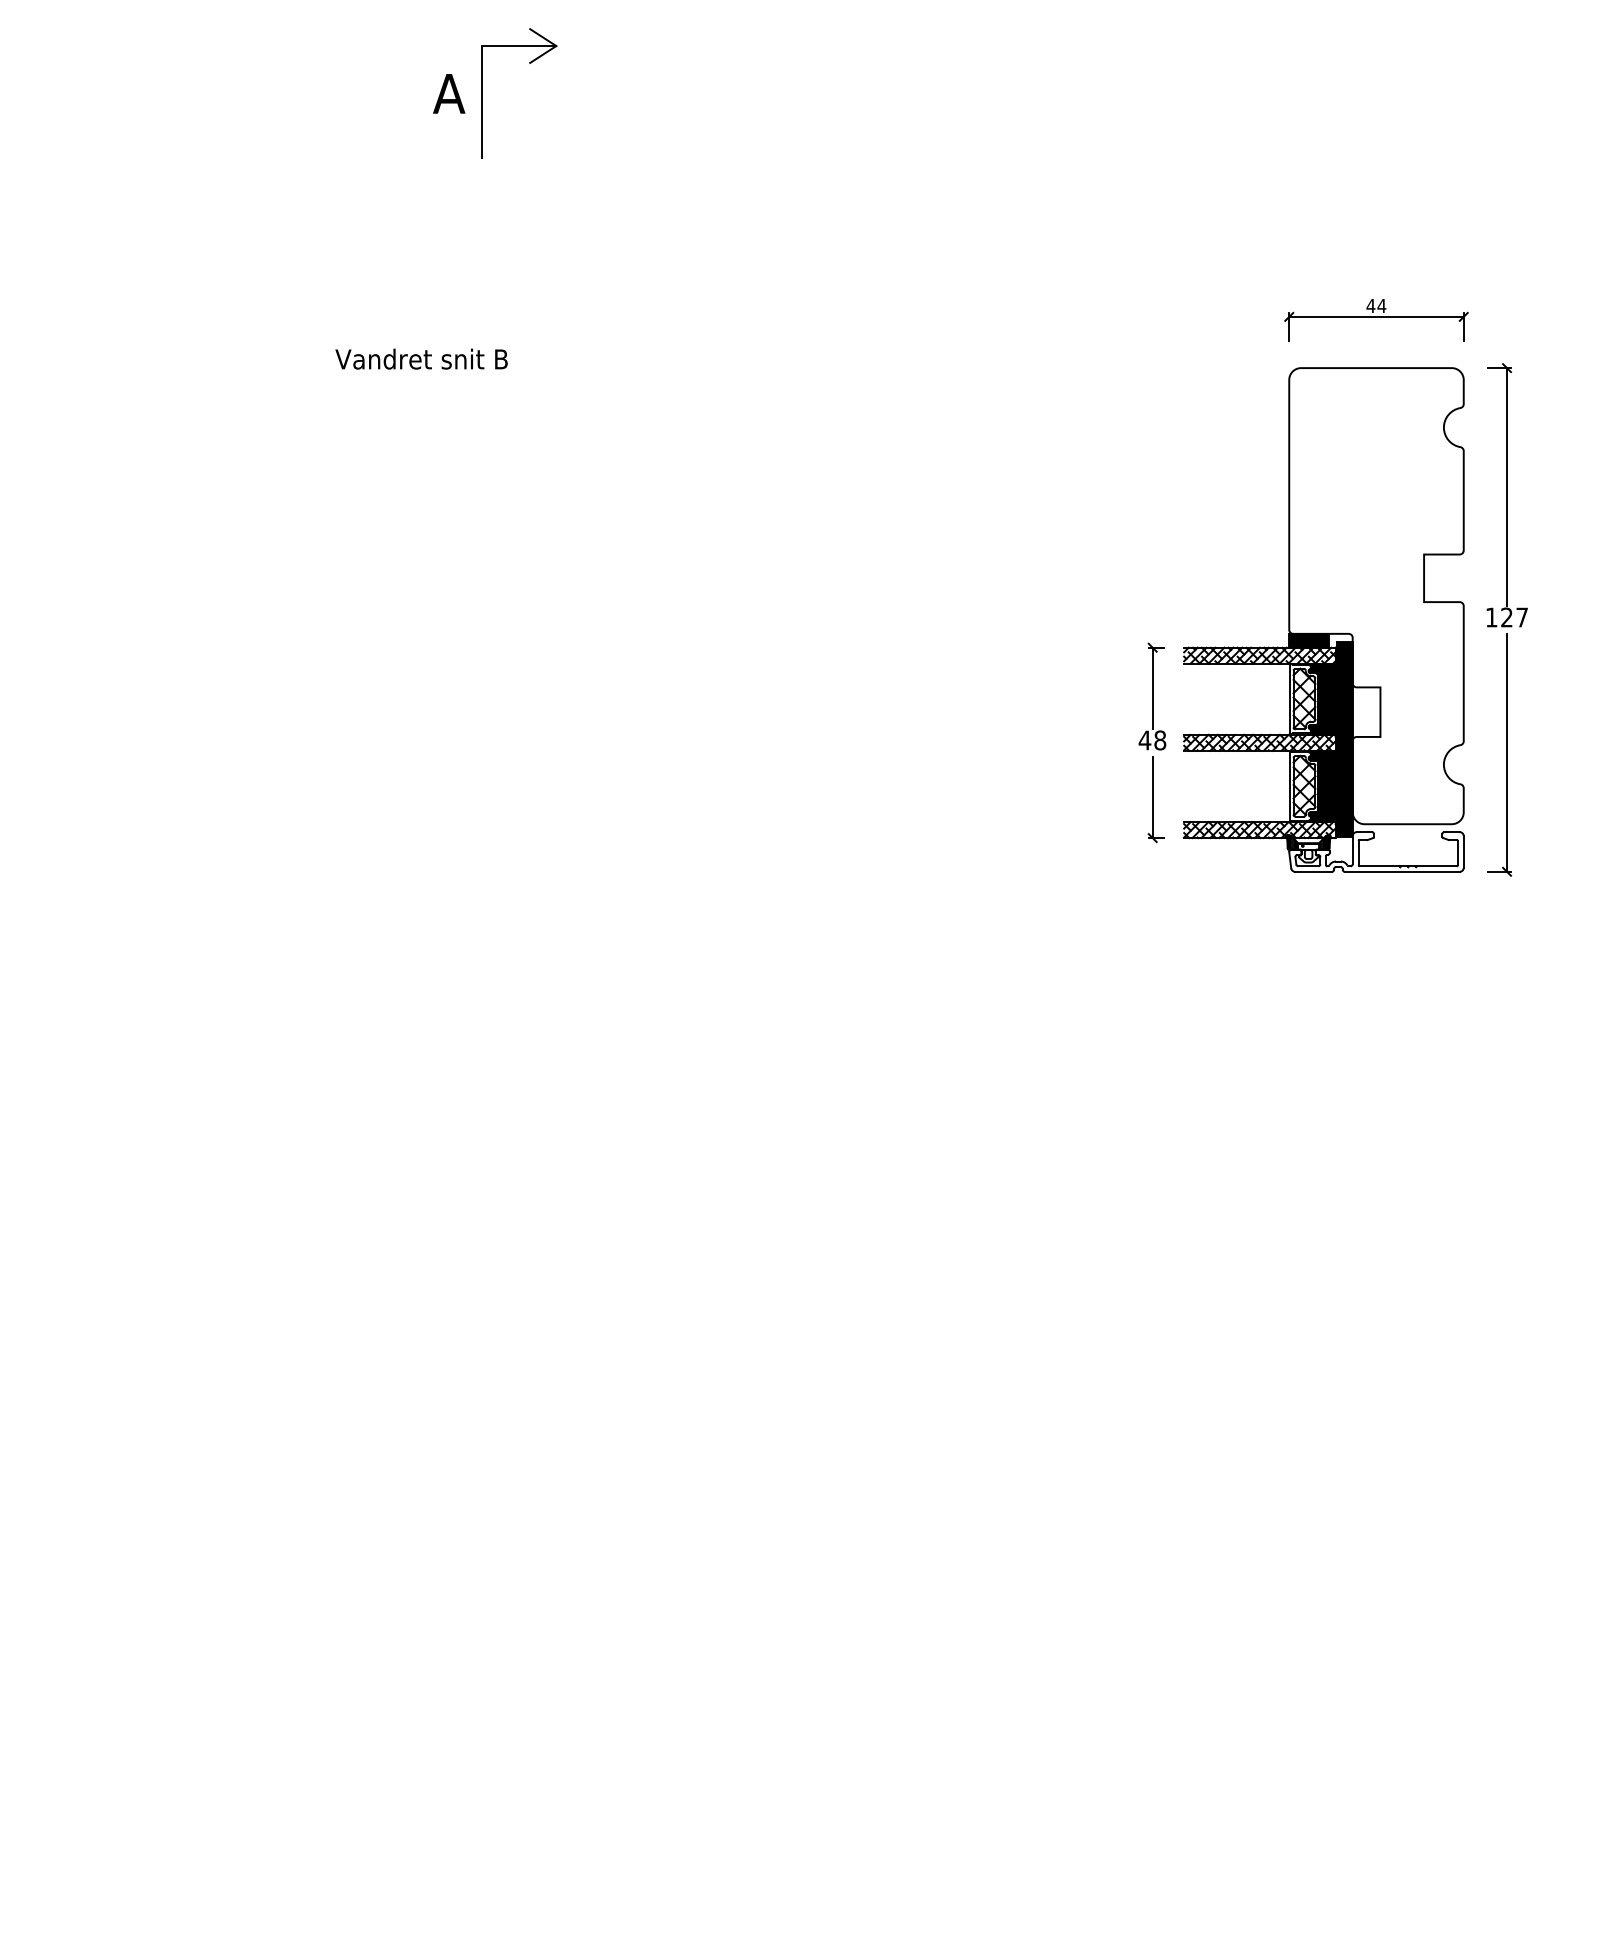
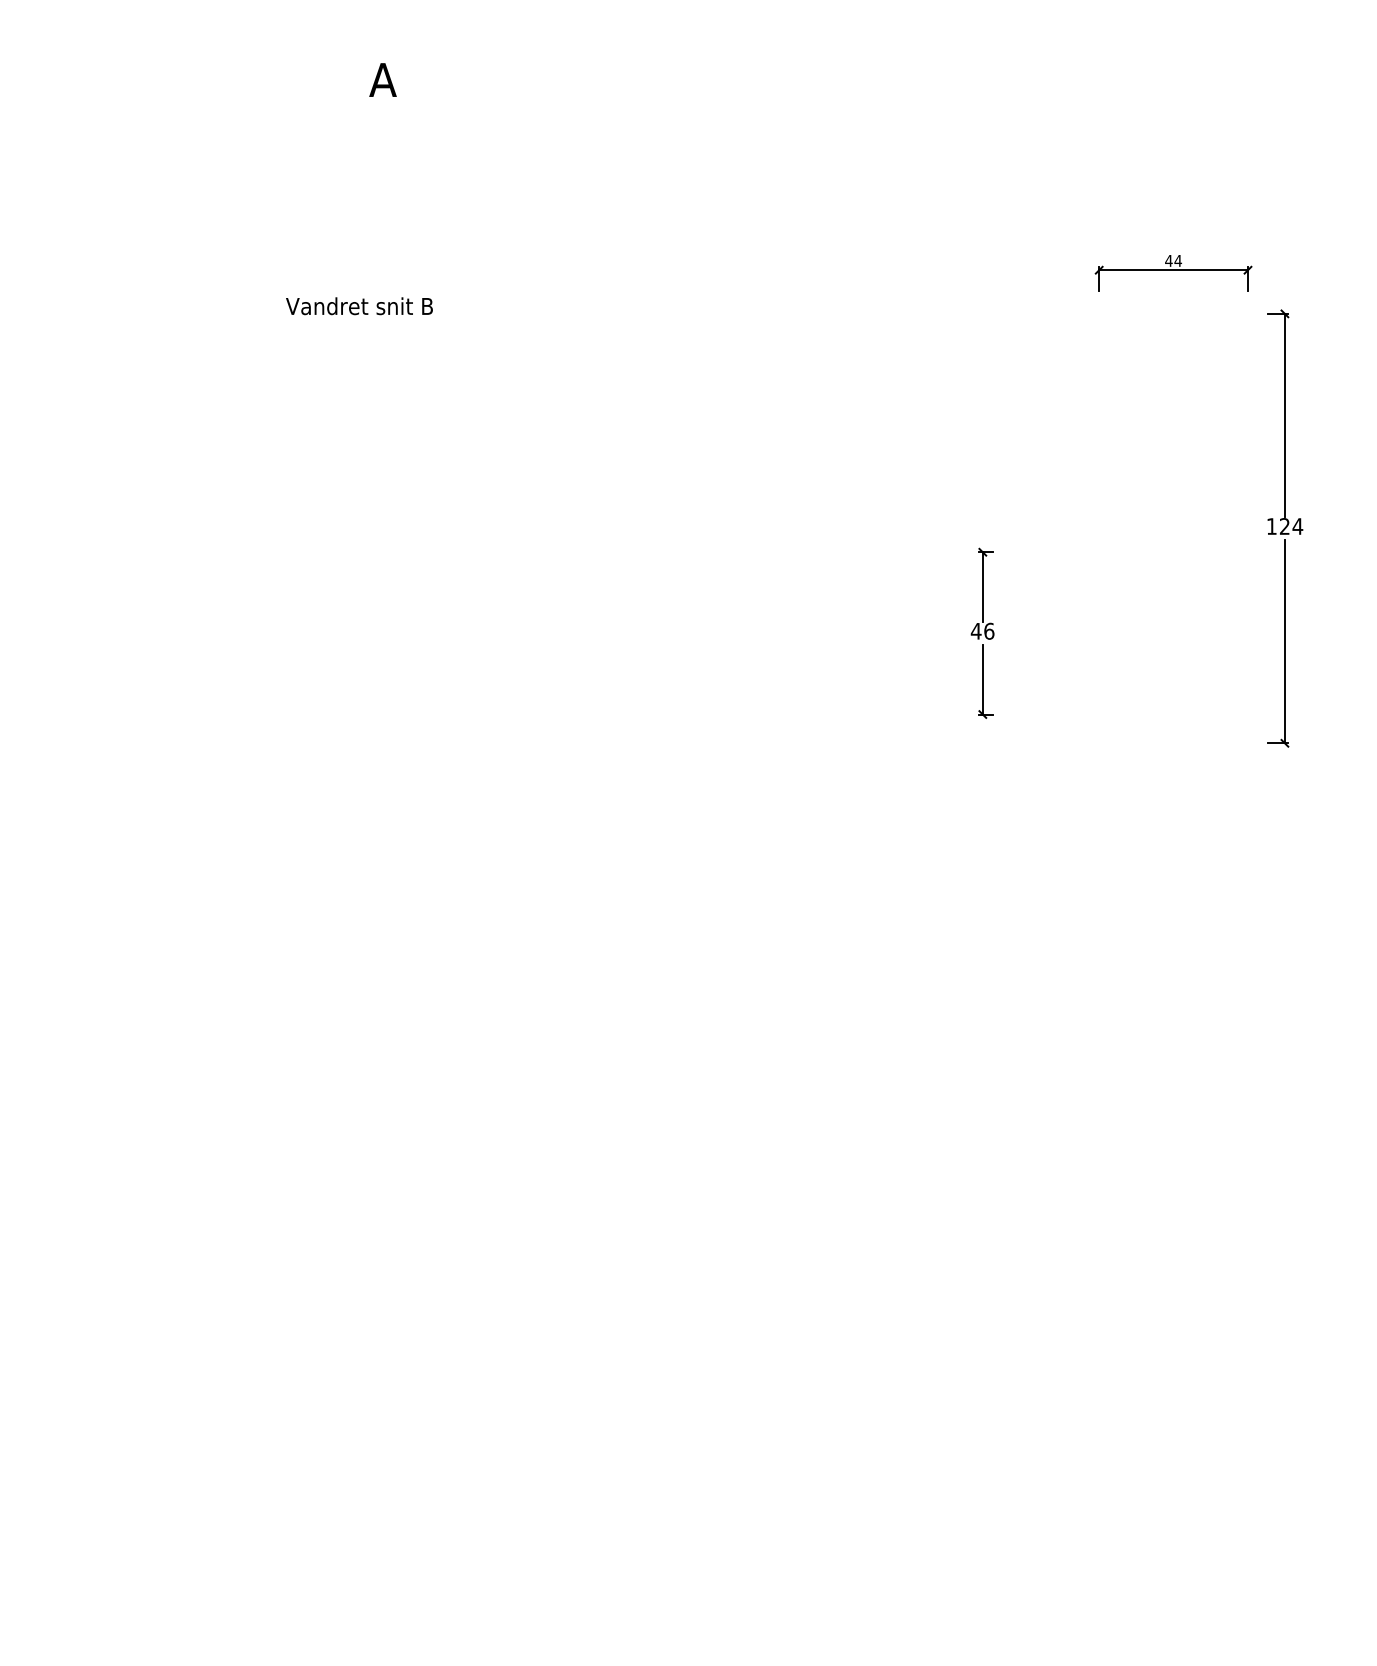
part: (529, 63) -> (451, 54), removed
text: (1521, 617) -> (1297, 526), 127 -> 124
part: (1323, 619) -> (1128, 528), removed
text: (1160, 739) -> (989, 630), 48 -> 46

